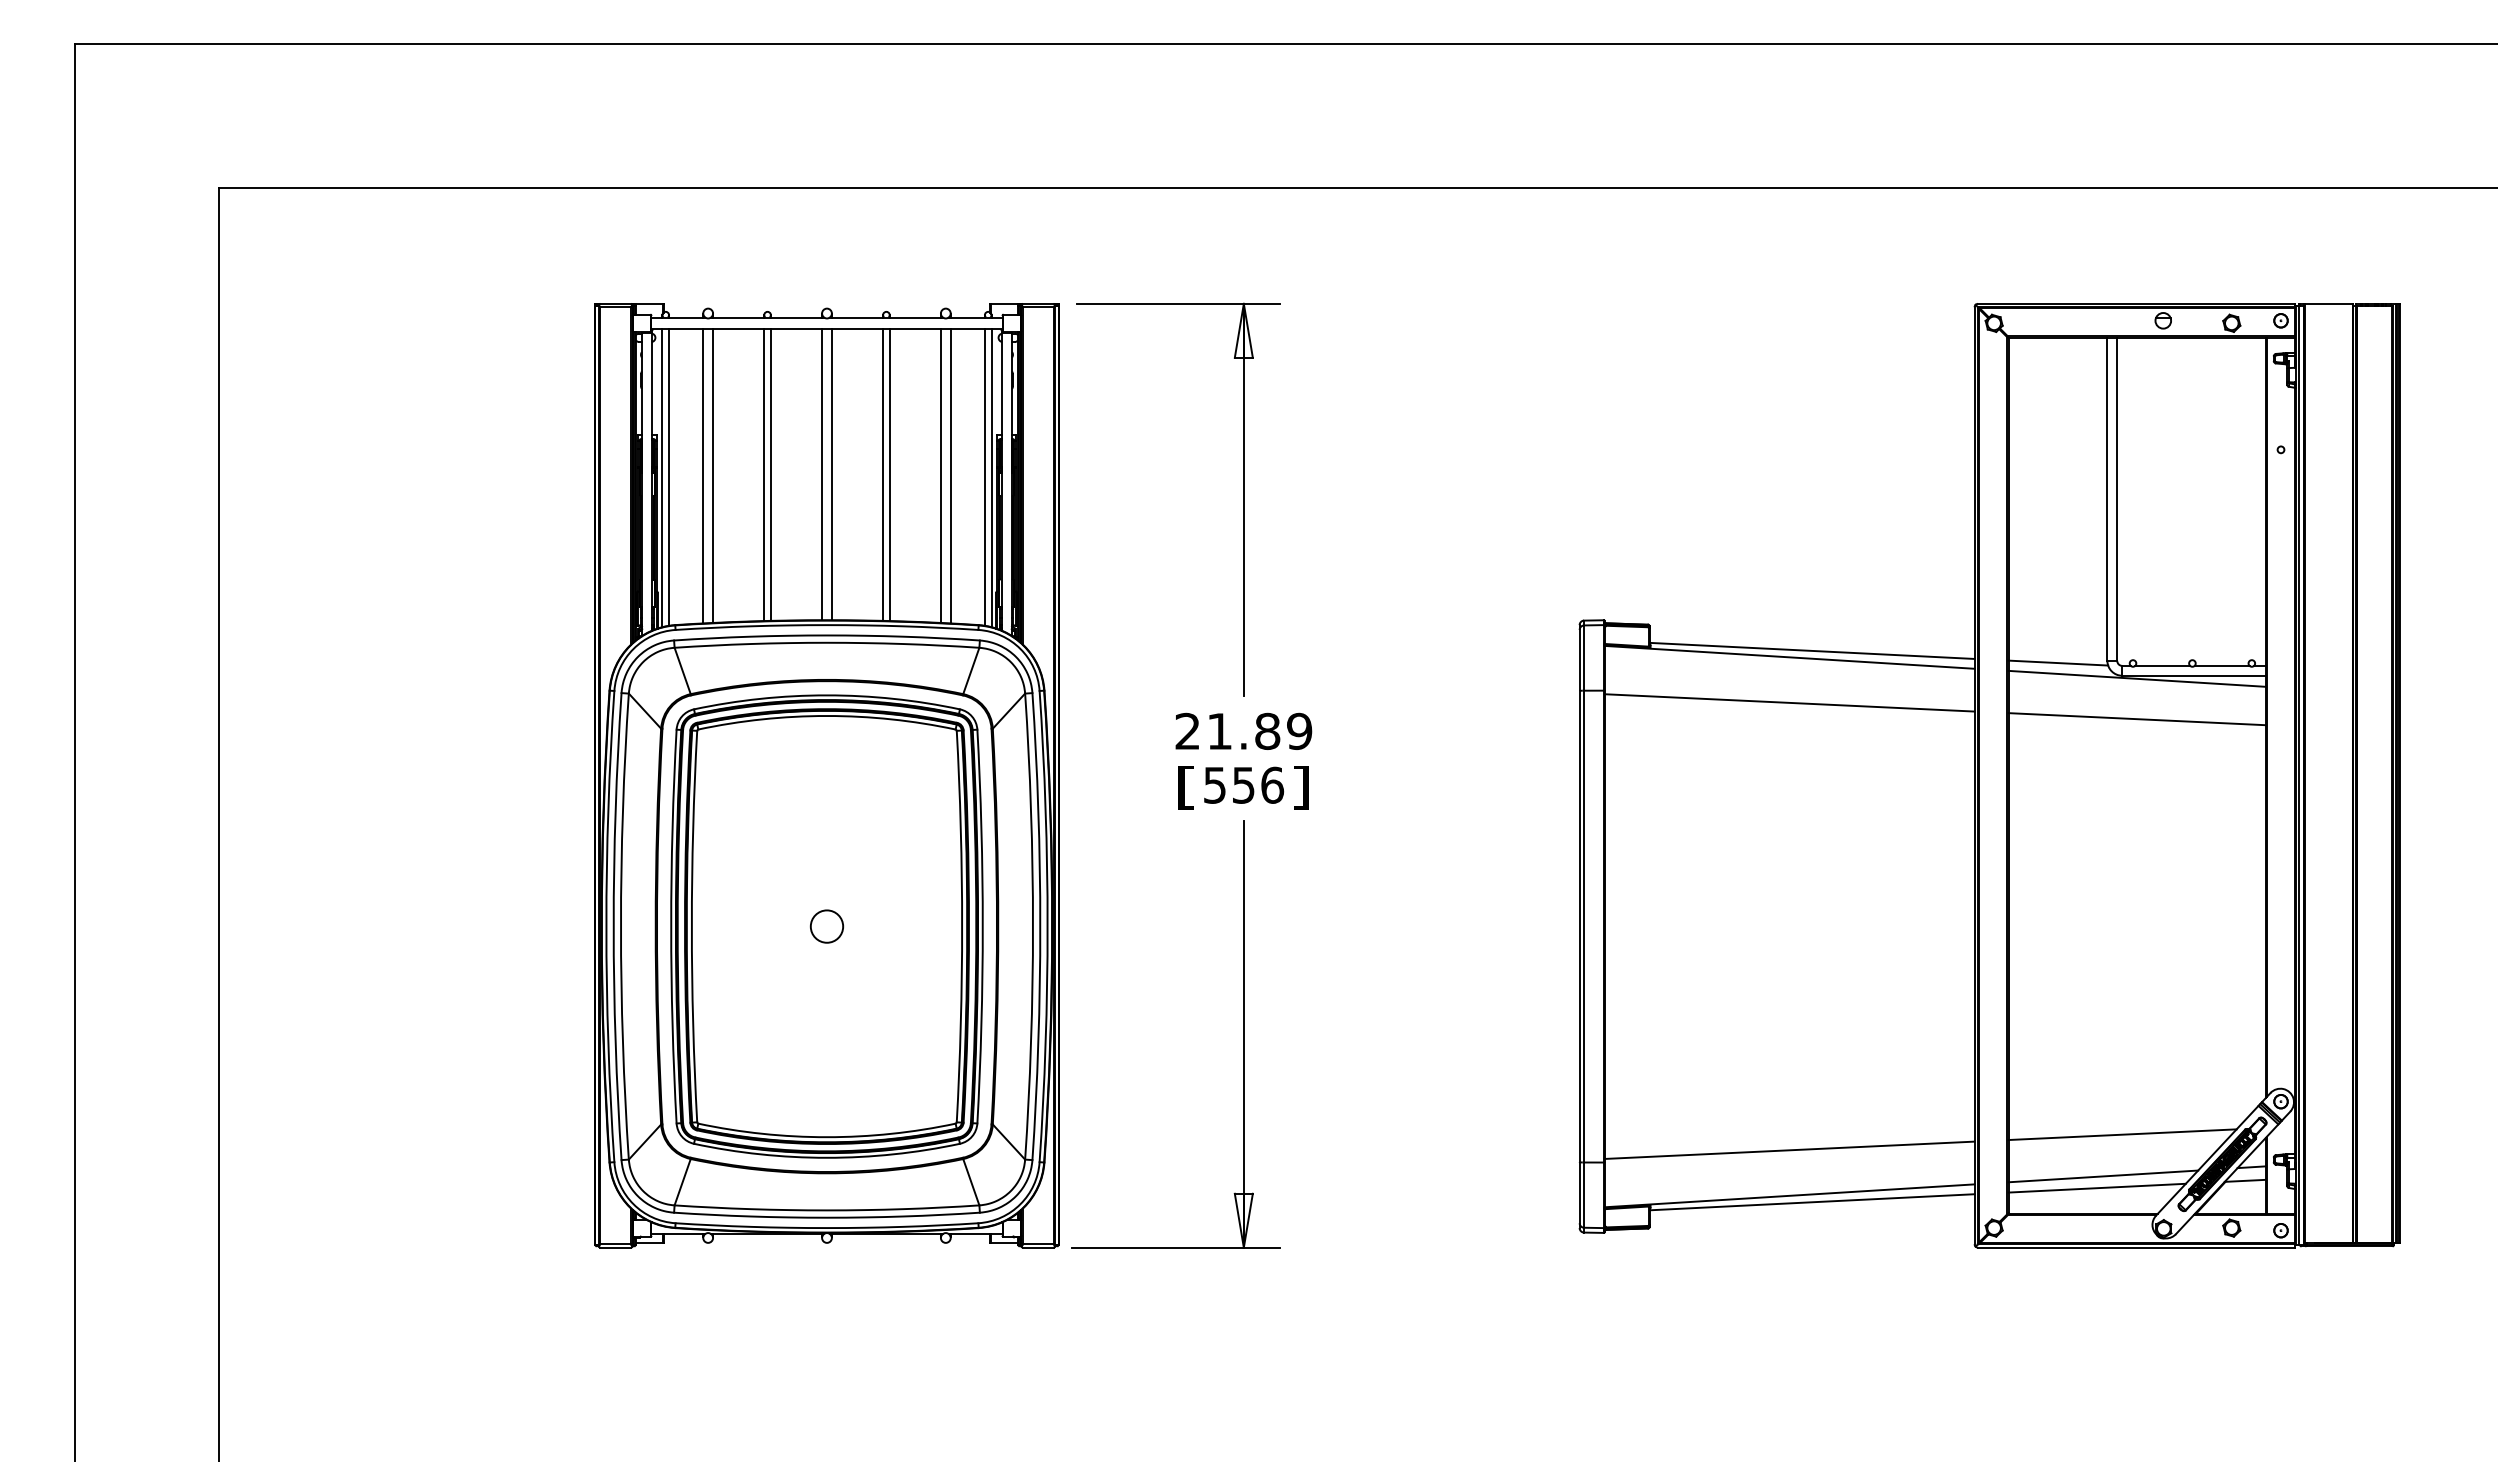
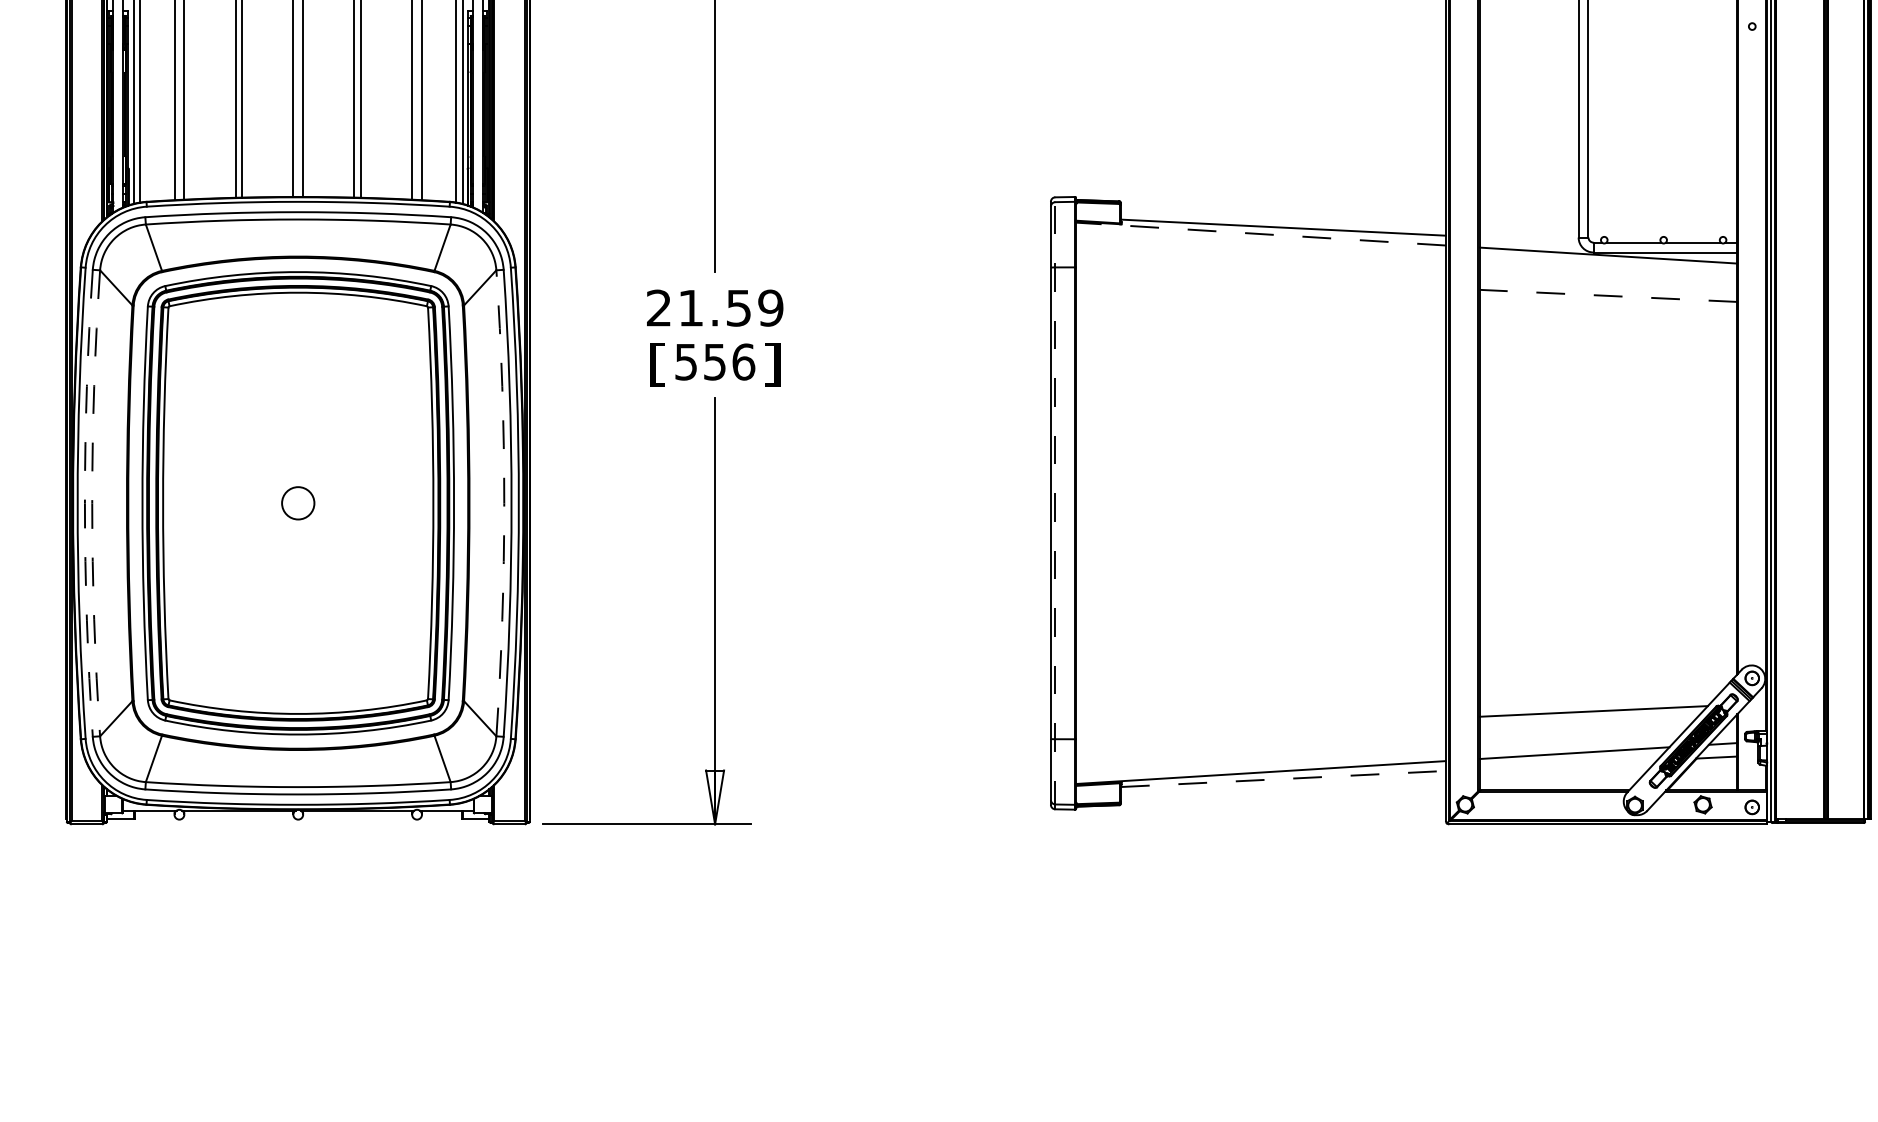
line: (1789, 657) -> (1260, 234), solid -> dashed
line: (2058, 662) -> (1529, 239), removed
line: (1789, 702) -> (1260, 279), removed
line: (2137, 719) -> (1608, 296), solid -> dashed
text: (1267, 731) -> (738, 308), 21.89 -> 21.59
arc: (613, 926) -> (84, 503), solid -> dashed
arc: (620, 926) -> (91, 503), solid -> dashed
arc: (1033, 926) -> (504, 503), solid -> dashed
line: (1584, 926) -> (1055, 503), solid -> dashed
line: (1789, 1149) -> (1260, 726), removed
line: (2096, 1187) -> (1567, 764), removed
line: (1812, 1202) -> (1283, 779), solid -> dashed

